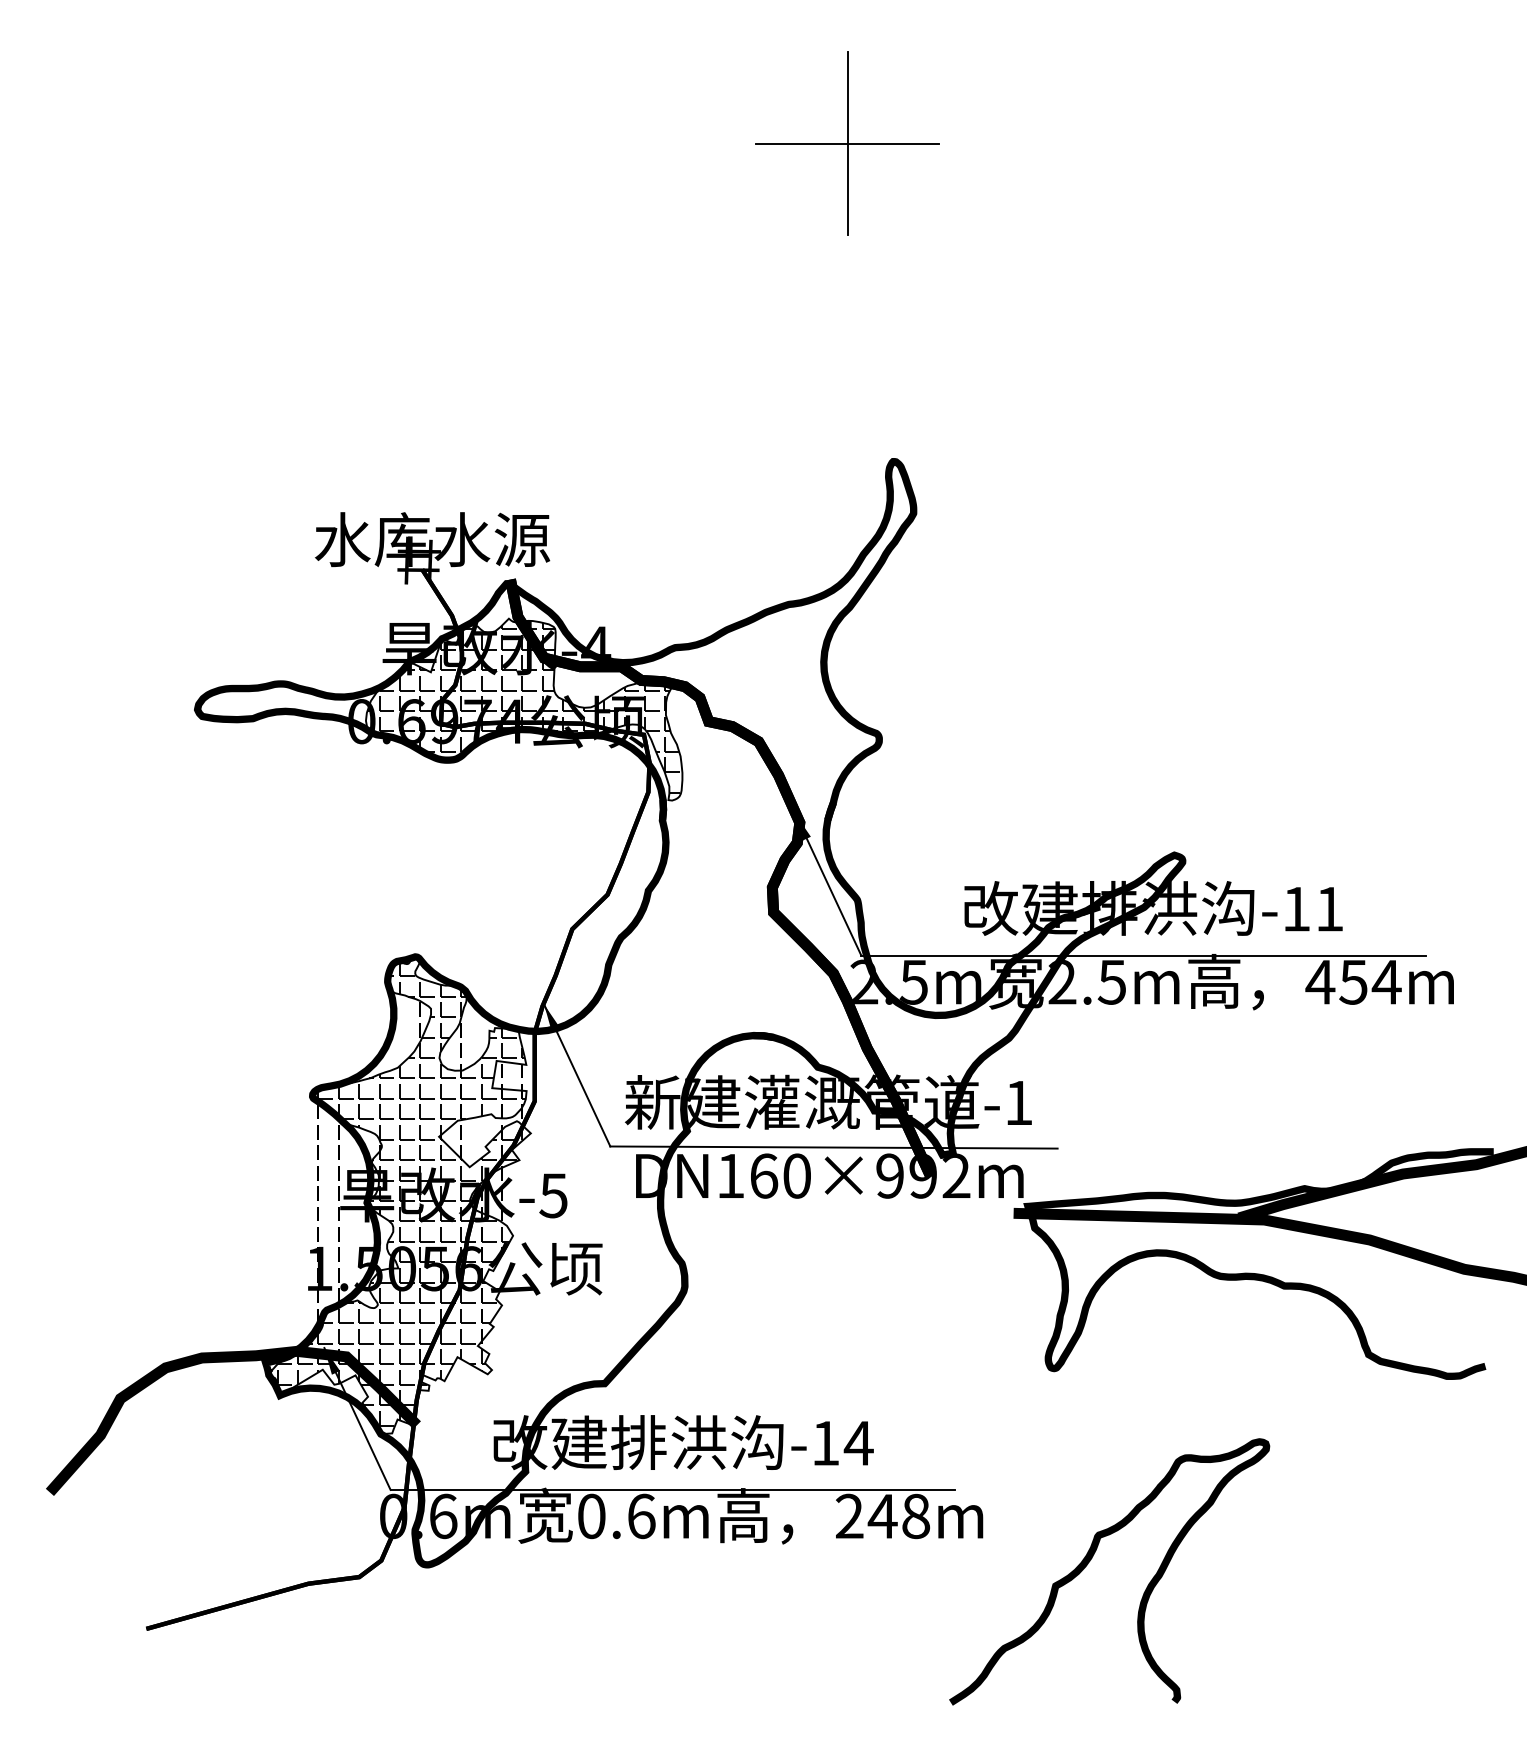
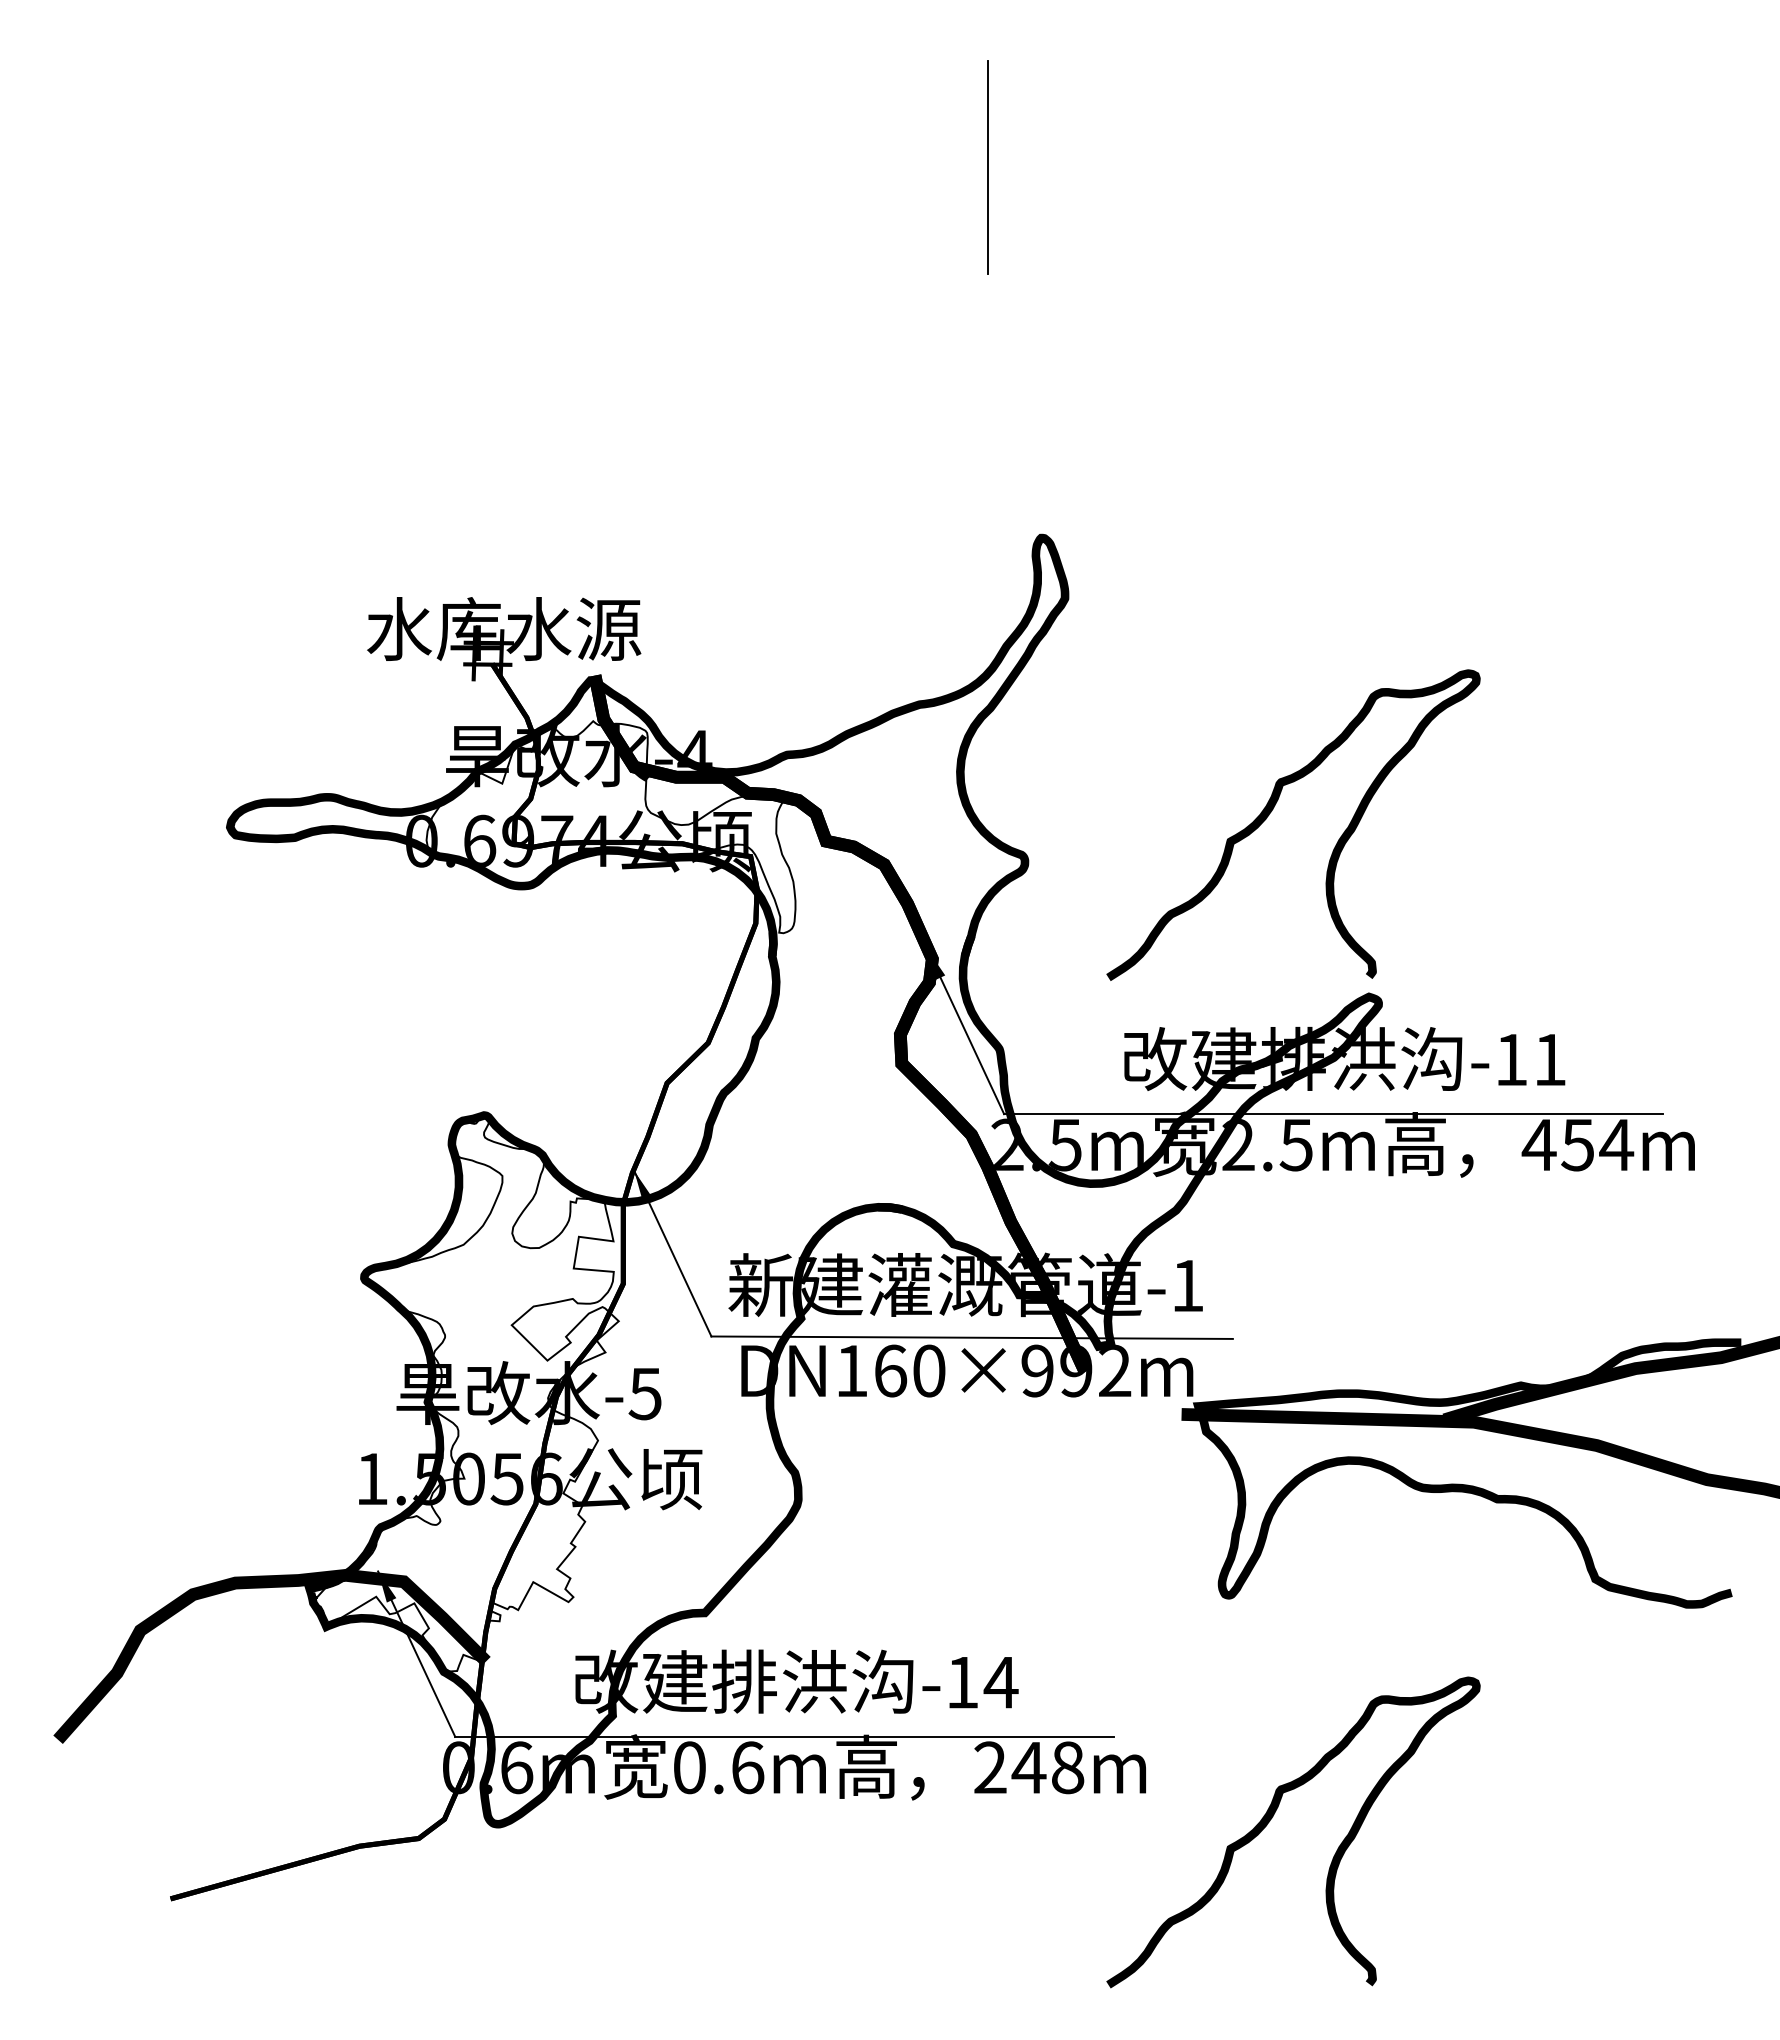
line: (847, 143) -> (987, 167), removed
curve: (1092, 694) -> (1273, 809), added
hatch: (523, 706) -> (610, 823), removed
hatch: (395, 1196) -> (460, 1394), removed

